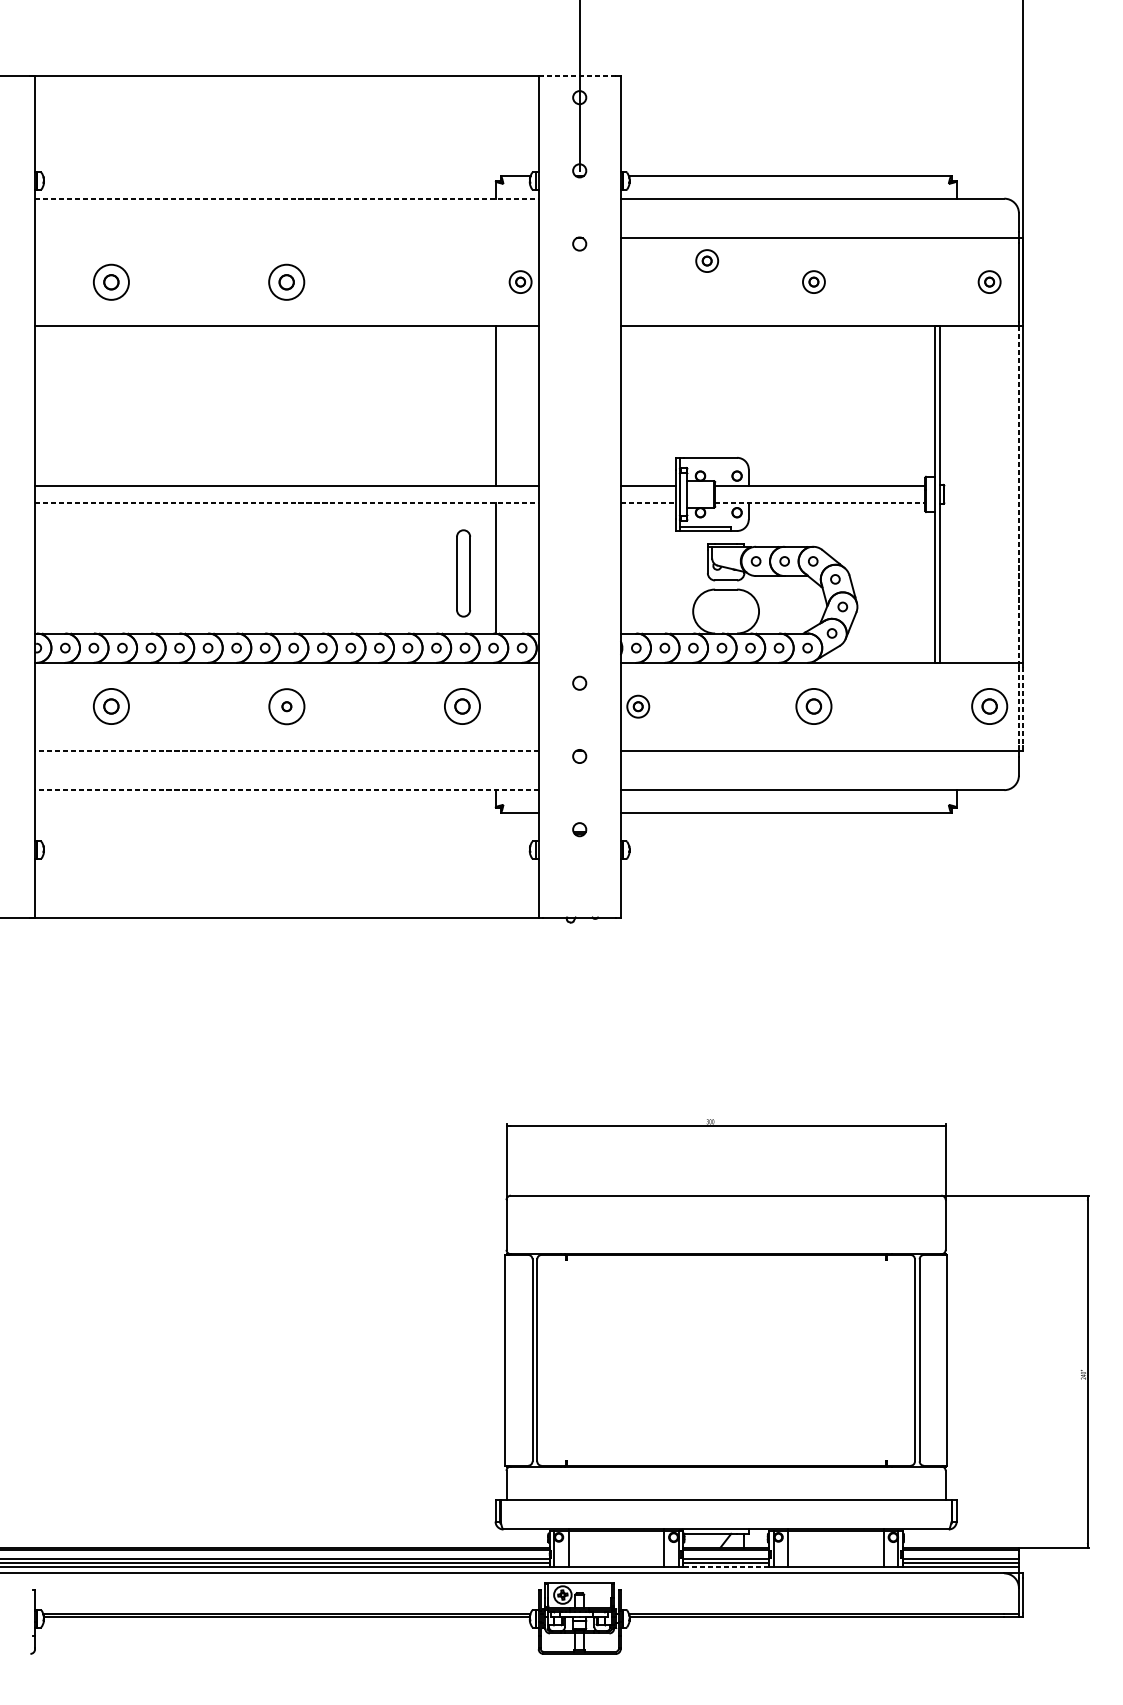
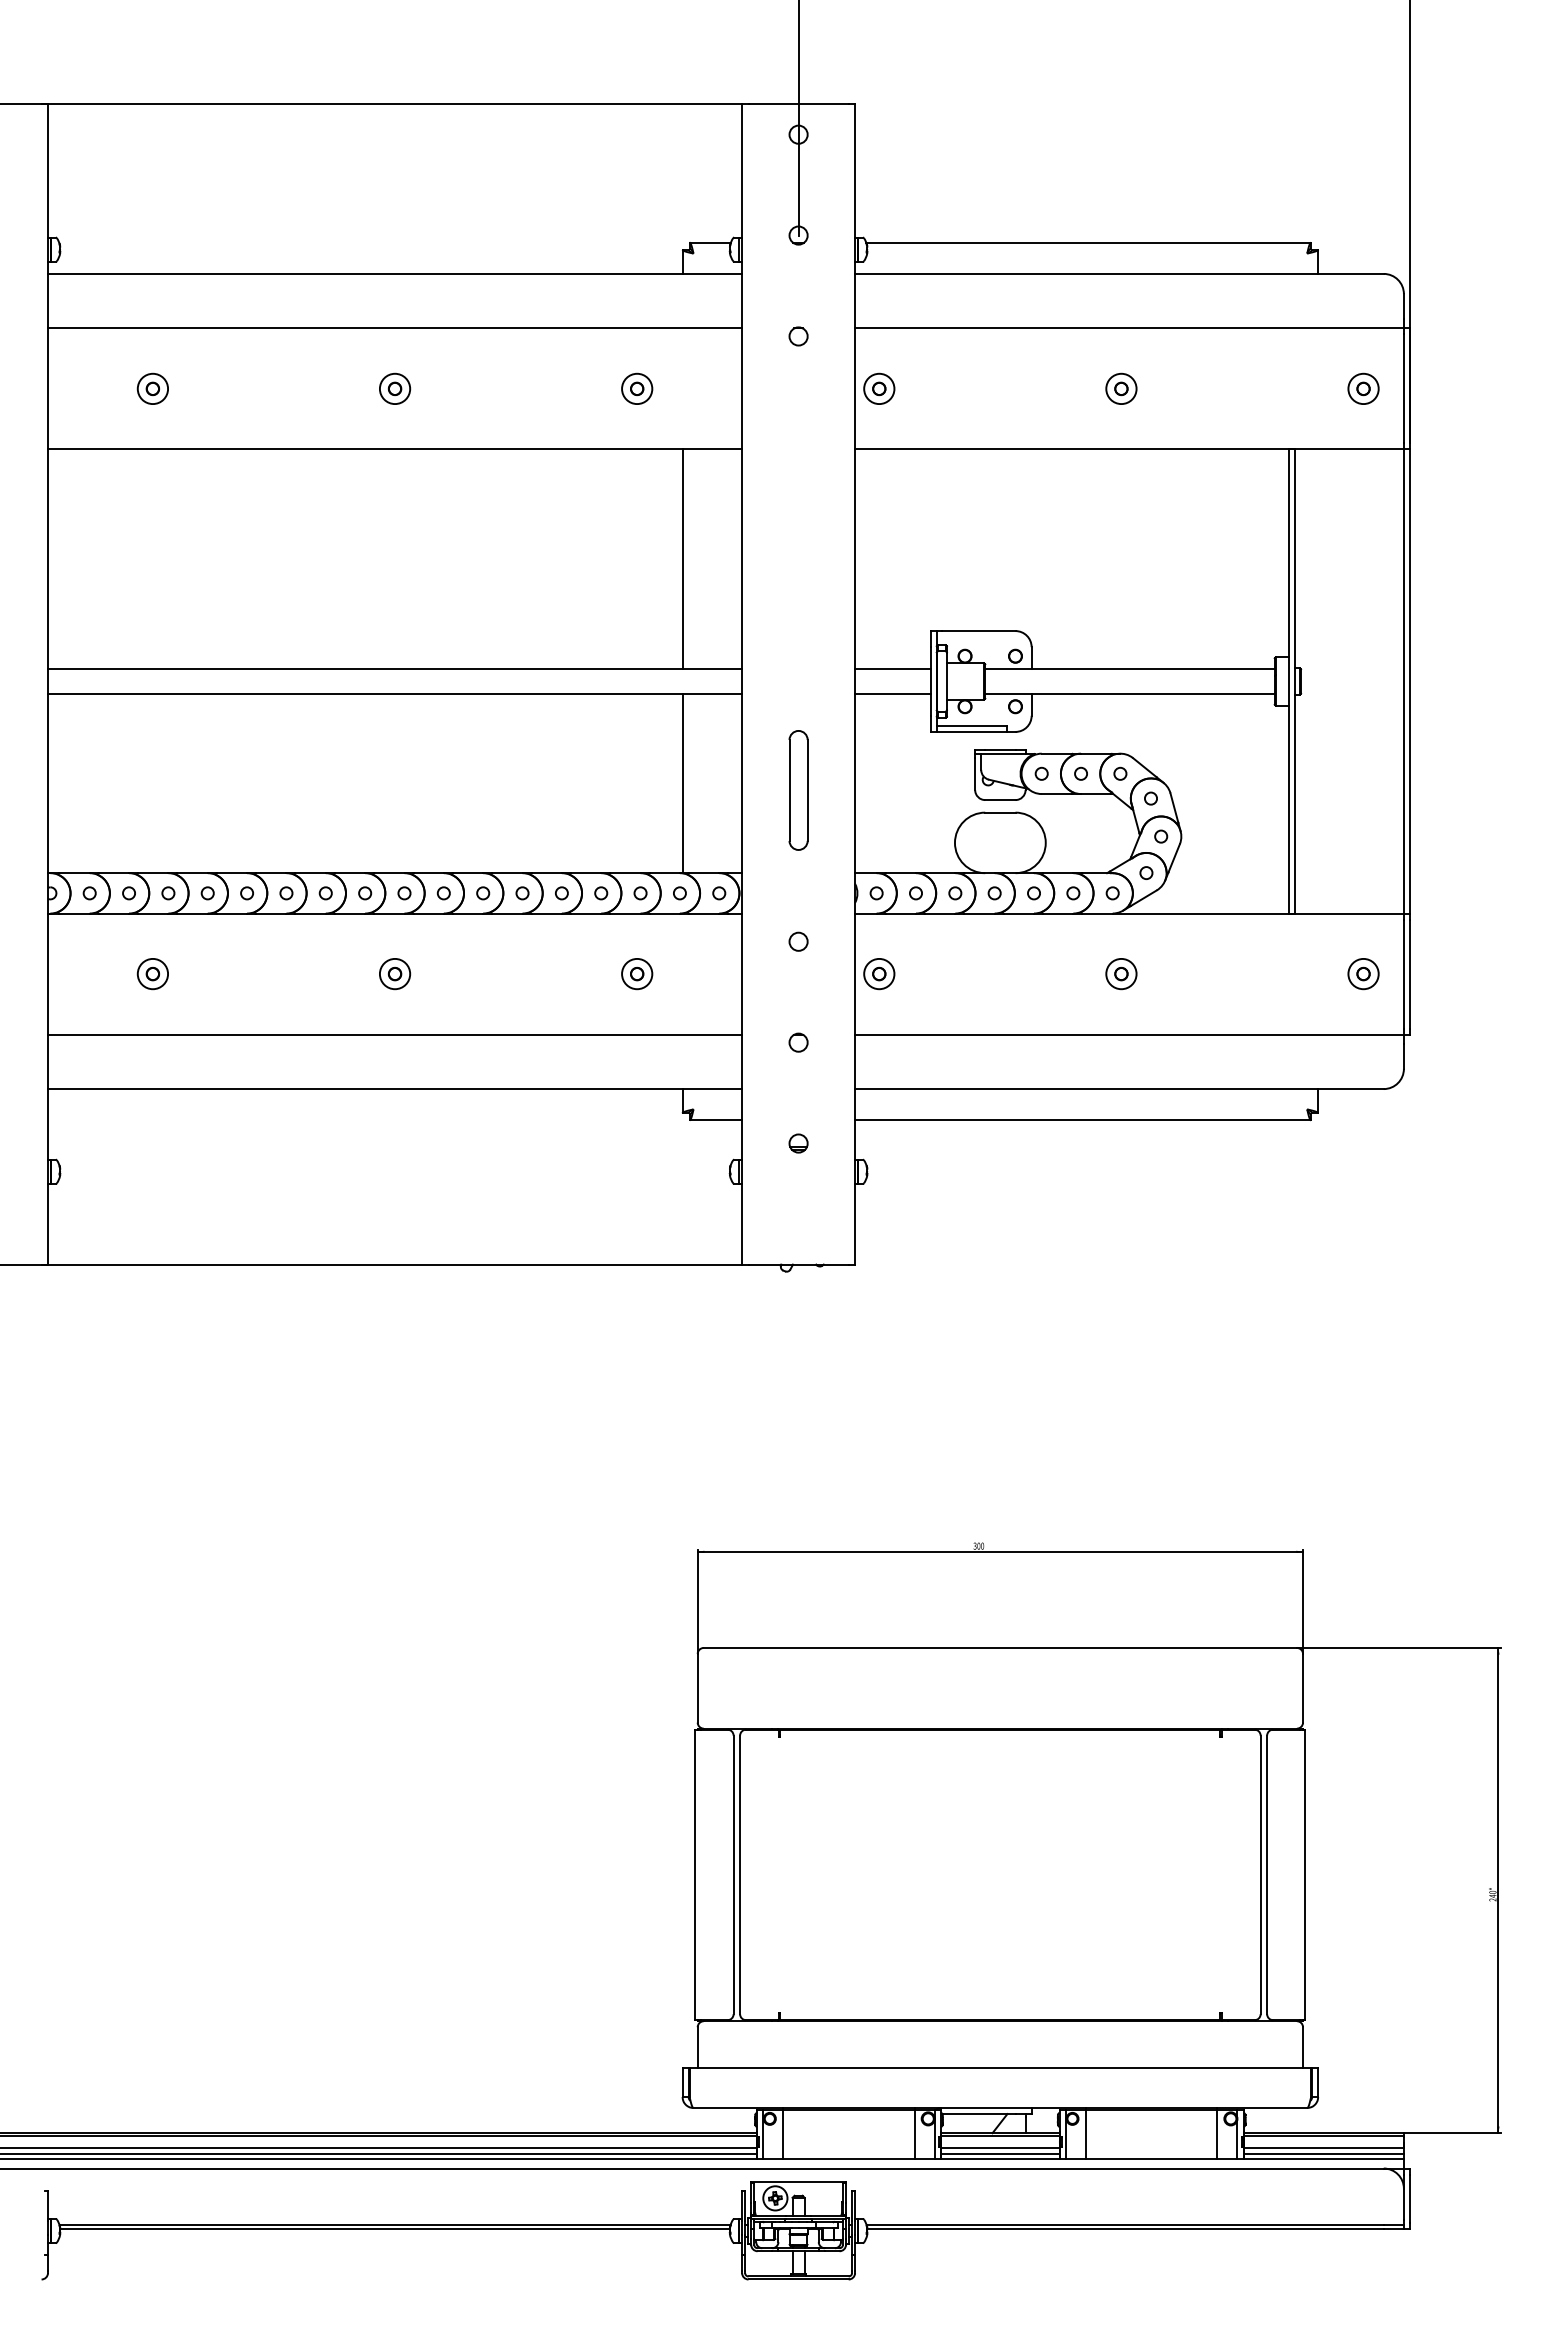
line: (579, 75) -> (798, 104), dashed -> solid
line: (287, 198) -> (395, 273), dashed -> solid
line: (287, 238) -> (395, 328), added
part: (707, 260) -> (879, 388), moved
part: (110, 281) -> (152, 388), size x0.62
part: (287, 281) -> (395, 388), size x0.62
part: (520, 281) -> (637, 388), moved
line: (1018, 495) -> (1403, 682), dashed -> solid
line: (287, 503) -> (395, 693), dashed -> solid
line: (647, 503) -> (892, 693), dashed -> solid
line: (820, 503) -> (1130, 693), dashed -> solid
part: (463, 573) -> (798, 790), moved
circle: (286, 706) -> (394, 973), size x0.62
part: (110, 707) -> (152, 974), size x0.62
part: (462, 707) -> (637, 974), size x0.62
part: (814, 707) -> (1121, 974), size x0.62
part: (989, 707) -> (1363, 974), size x0.62
line: (1018, 707) -> (1403, 974), dashed -> solid
line: (1022, 707) -> (1409, 974), dashed -> solid
line: (286, 750) -> (394, 1034), dashed -> solid
line: (286, 790) -> (394, 1089), dashed -> solid
line: (725, 1566) -> (999, 2159), dashed -> solid

